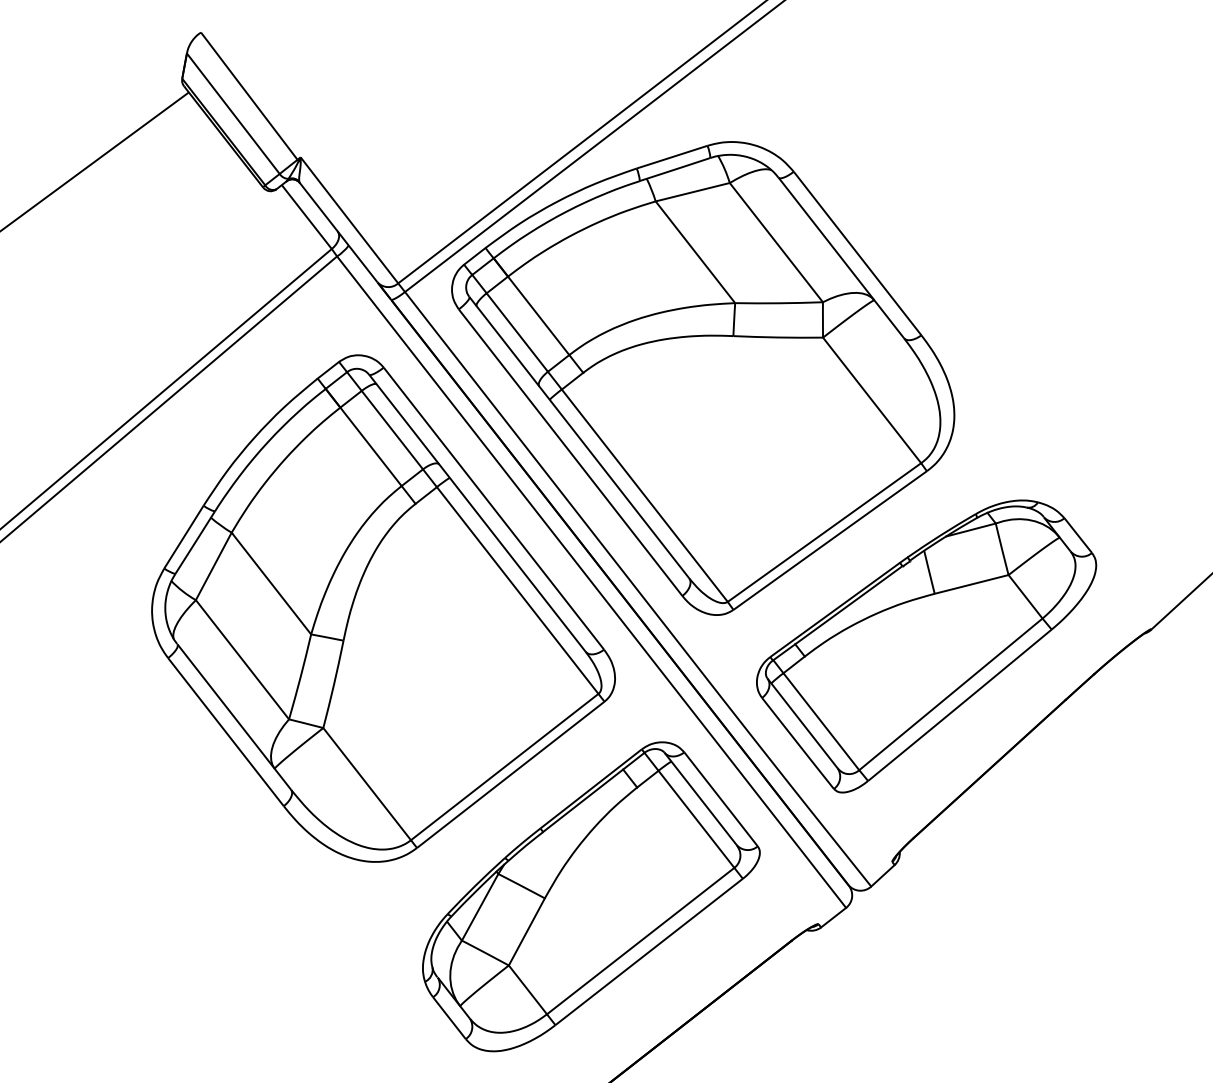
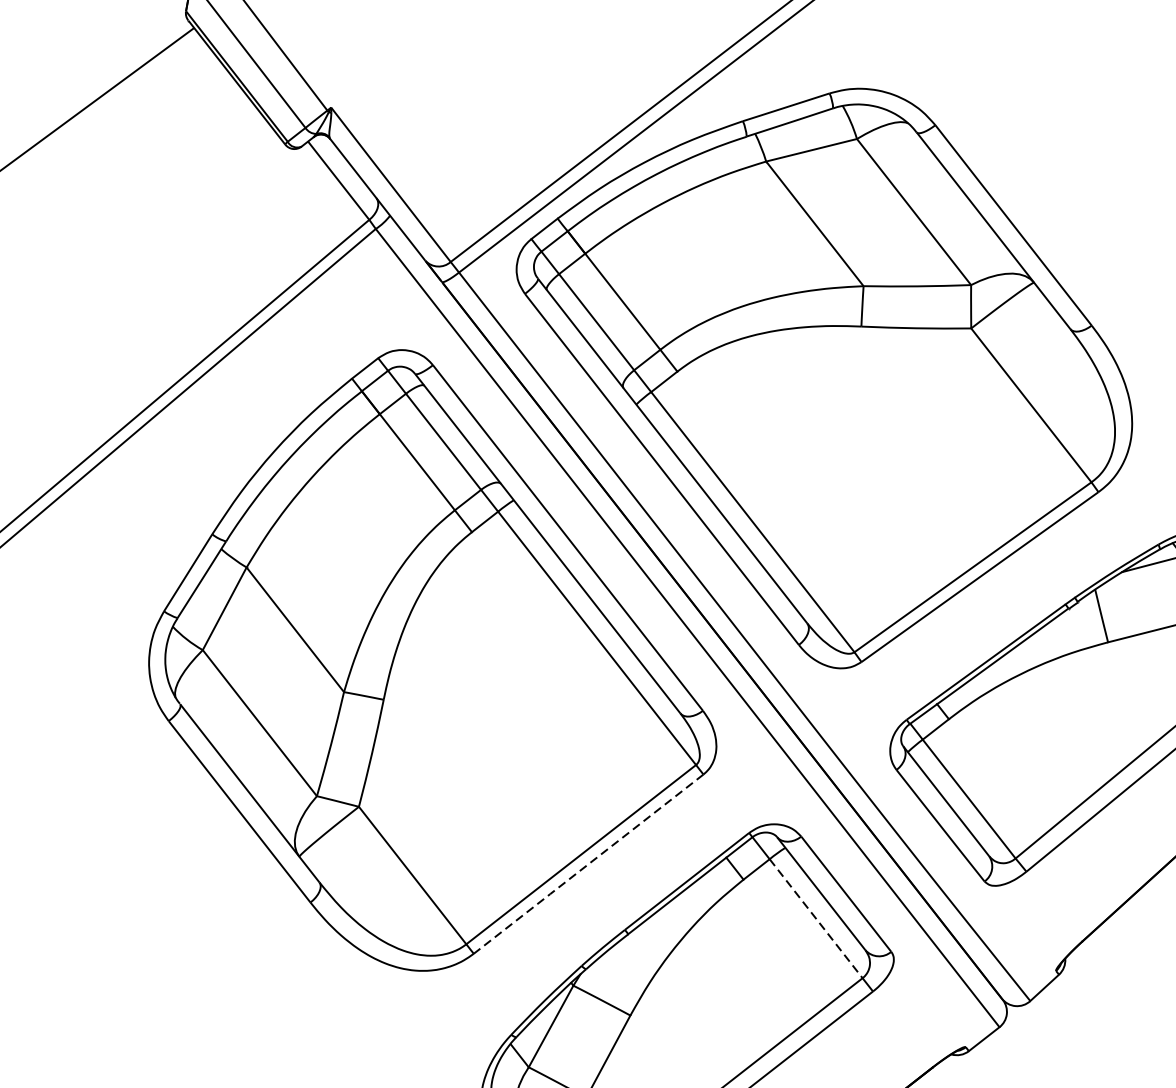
line: (510, 775) -> (588, 864), solid -> dashed
line: (696, 819) -> (816, 918), solid -> dashed

